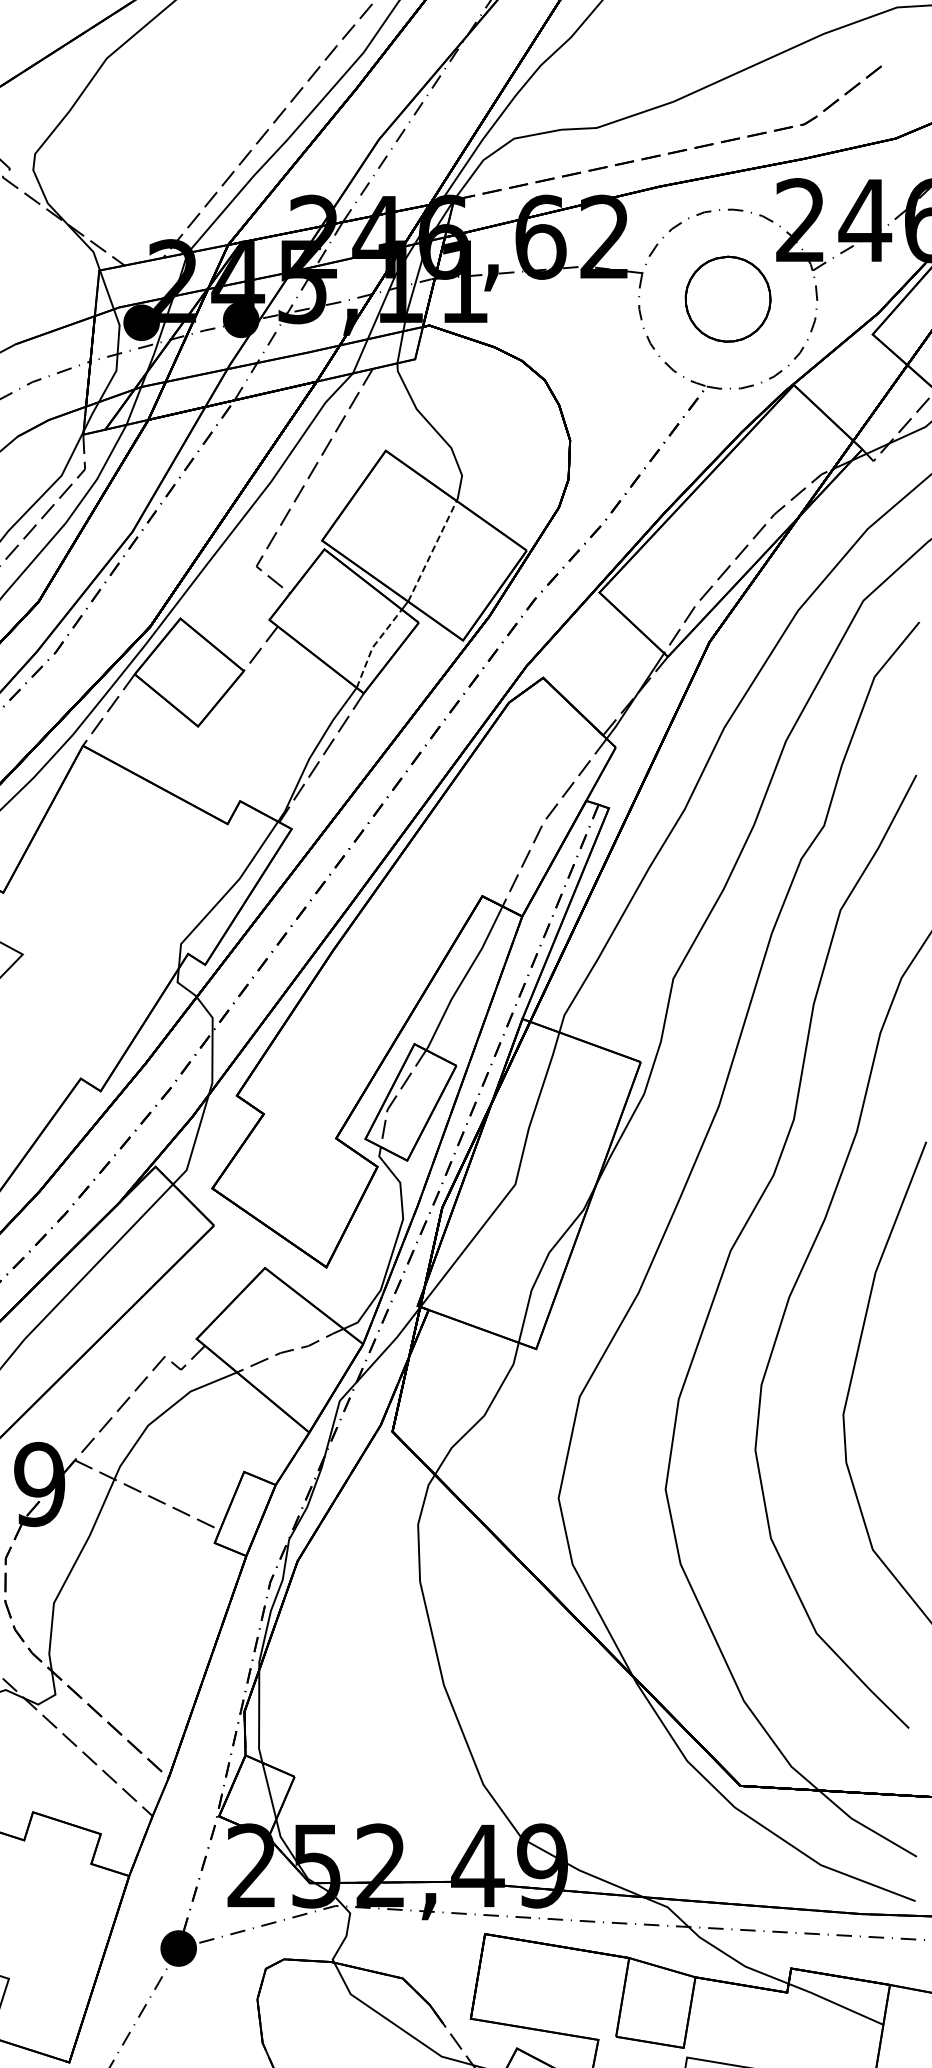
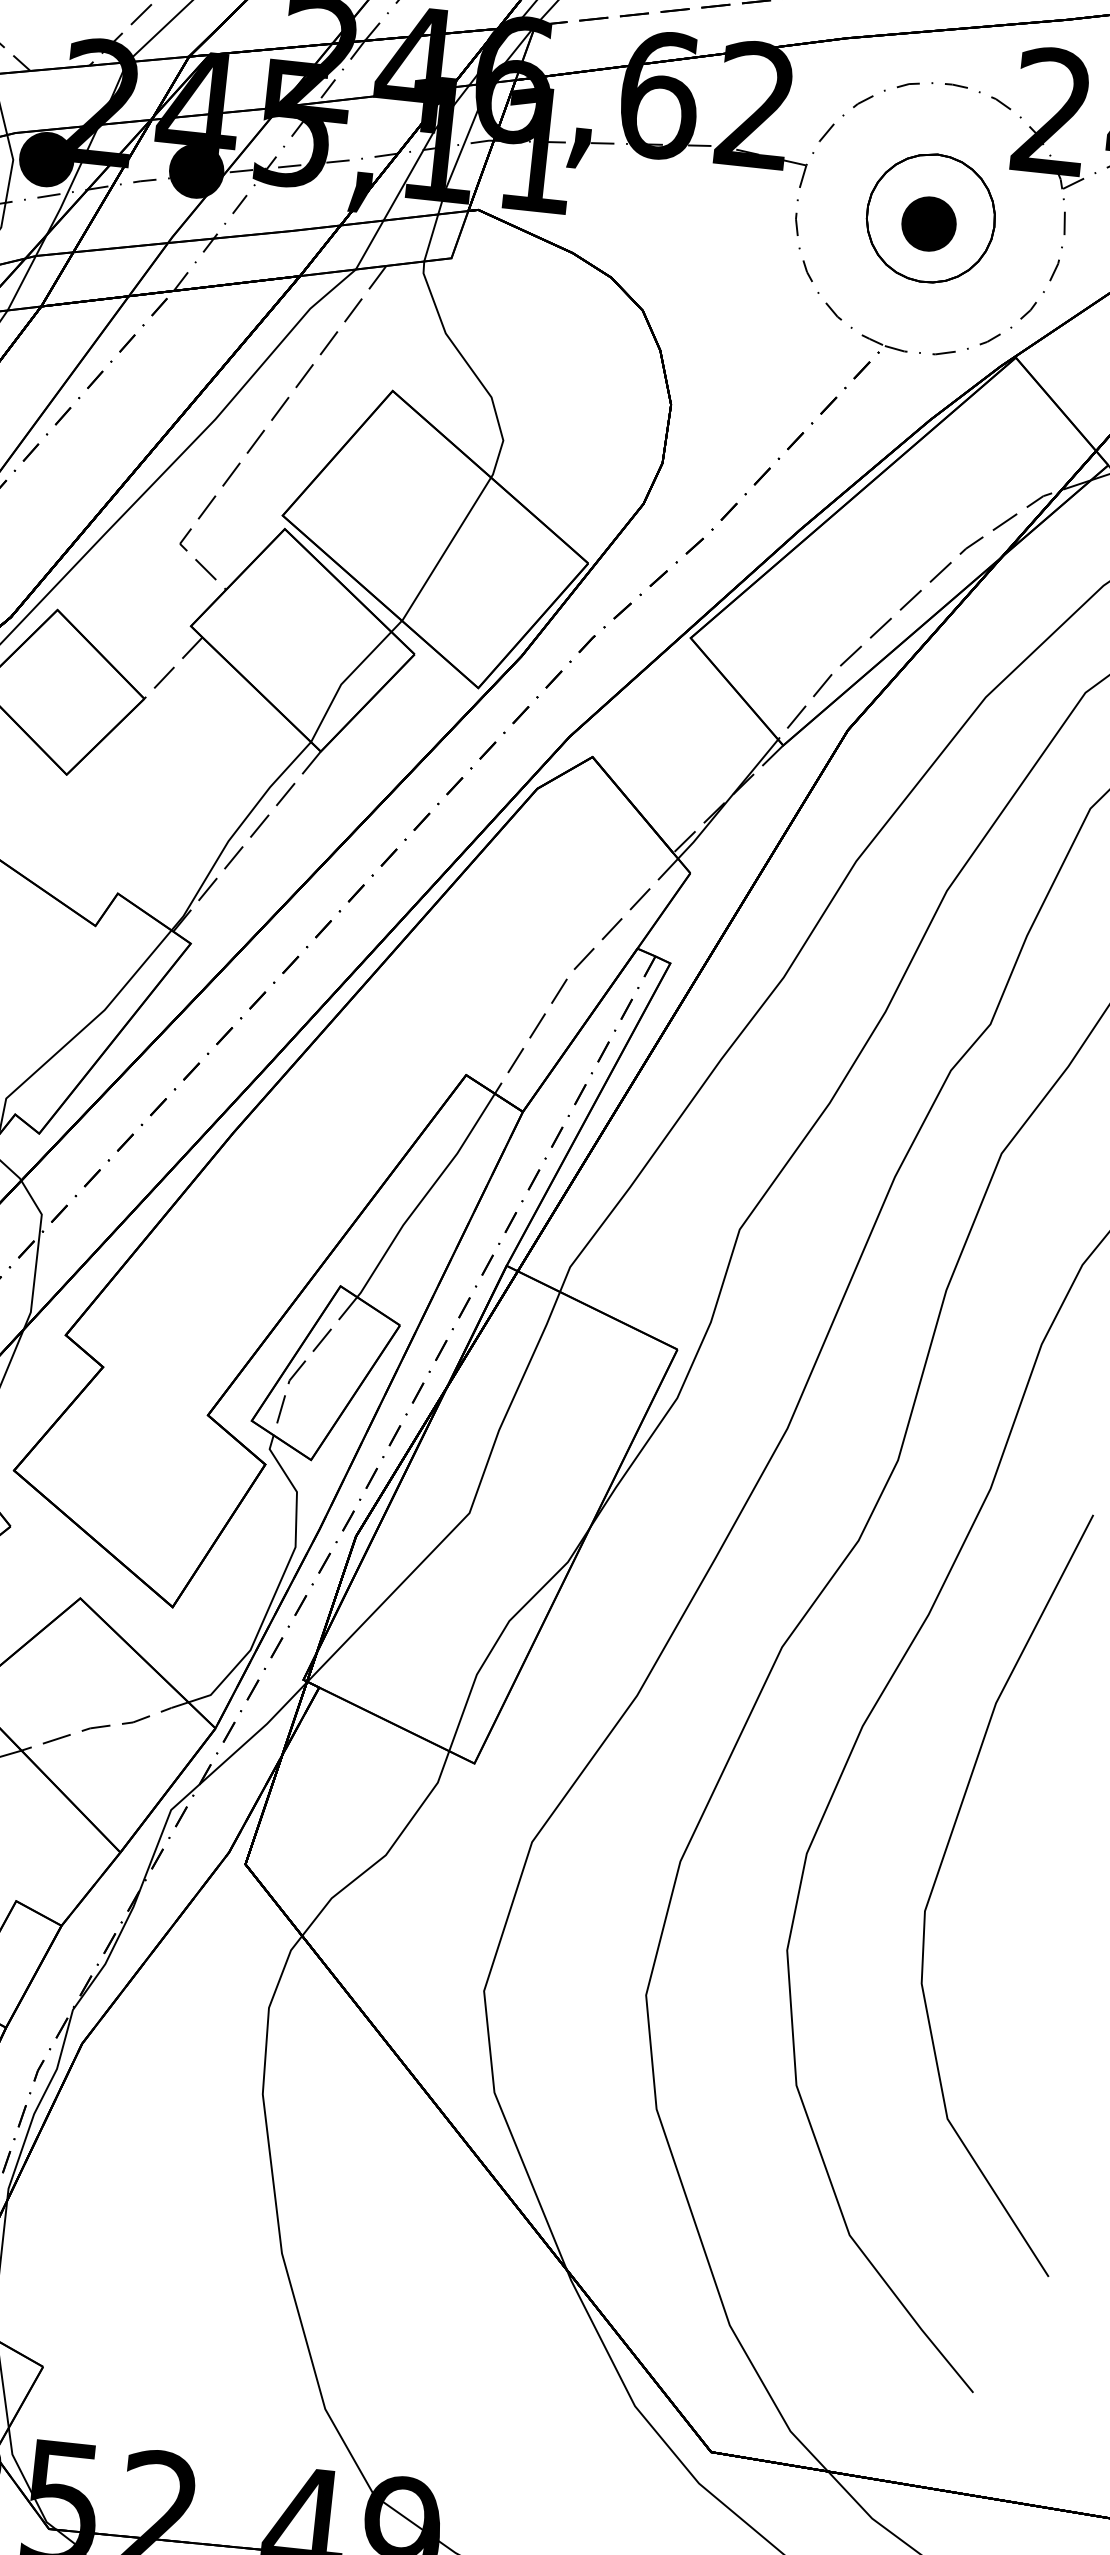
part: (727, 302) -> (929, 223), added
line: (432, 551) -> (446, 549), dashed -> solid
line: (373, 646) -> (342, 682), dashed -> solid

